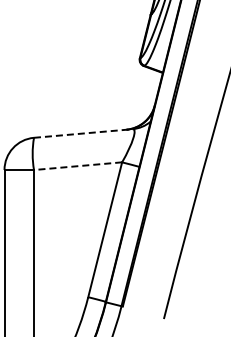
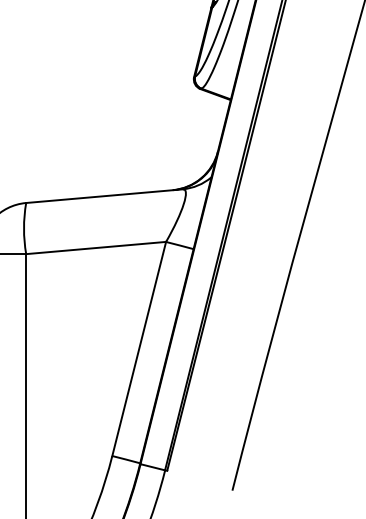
line: (83, 133) -> (104, 196), dashed -> solid
line: (77, 166) -> (95, 248), dashed -> solid

